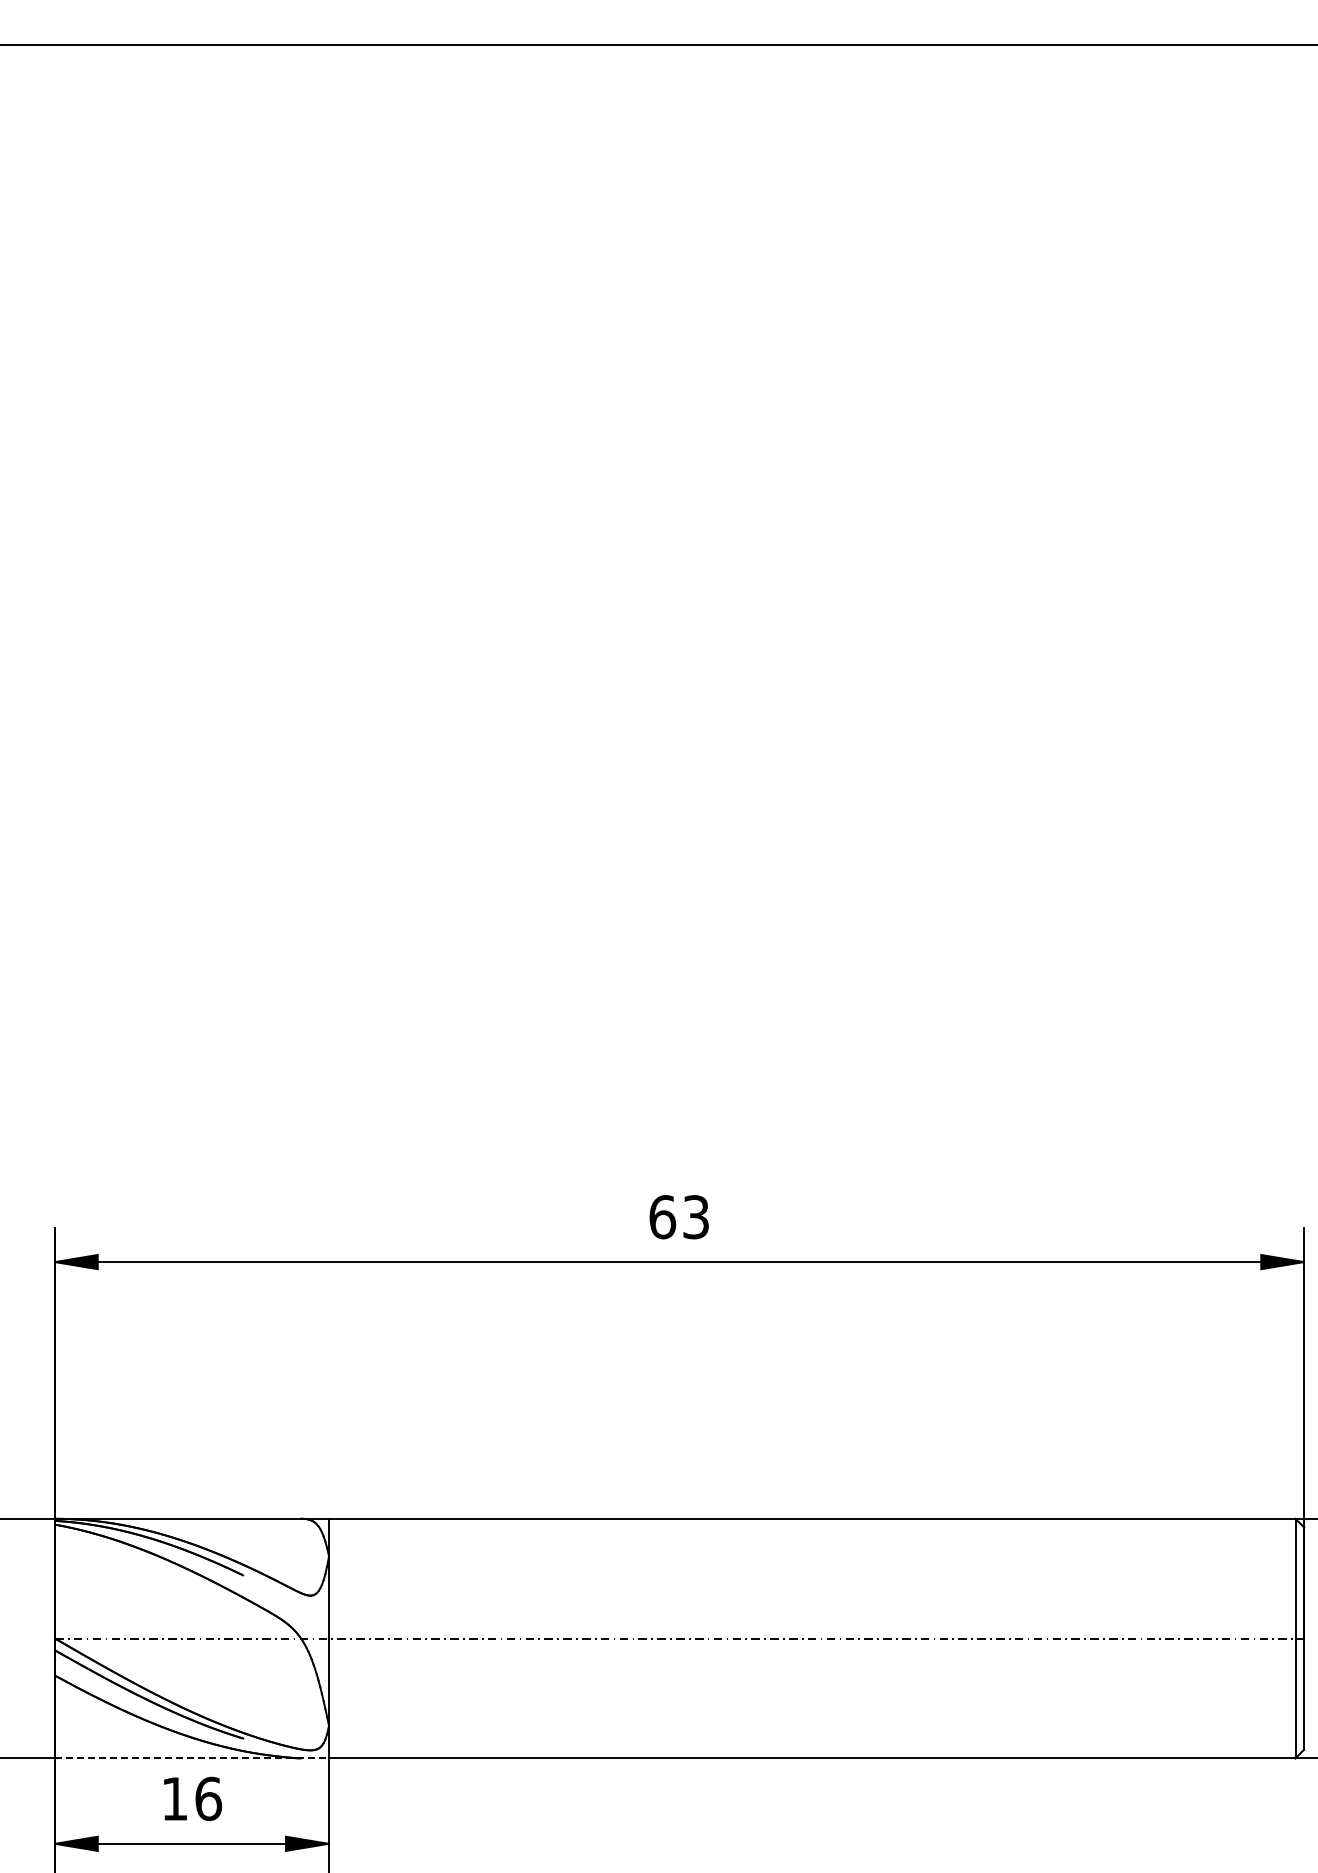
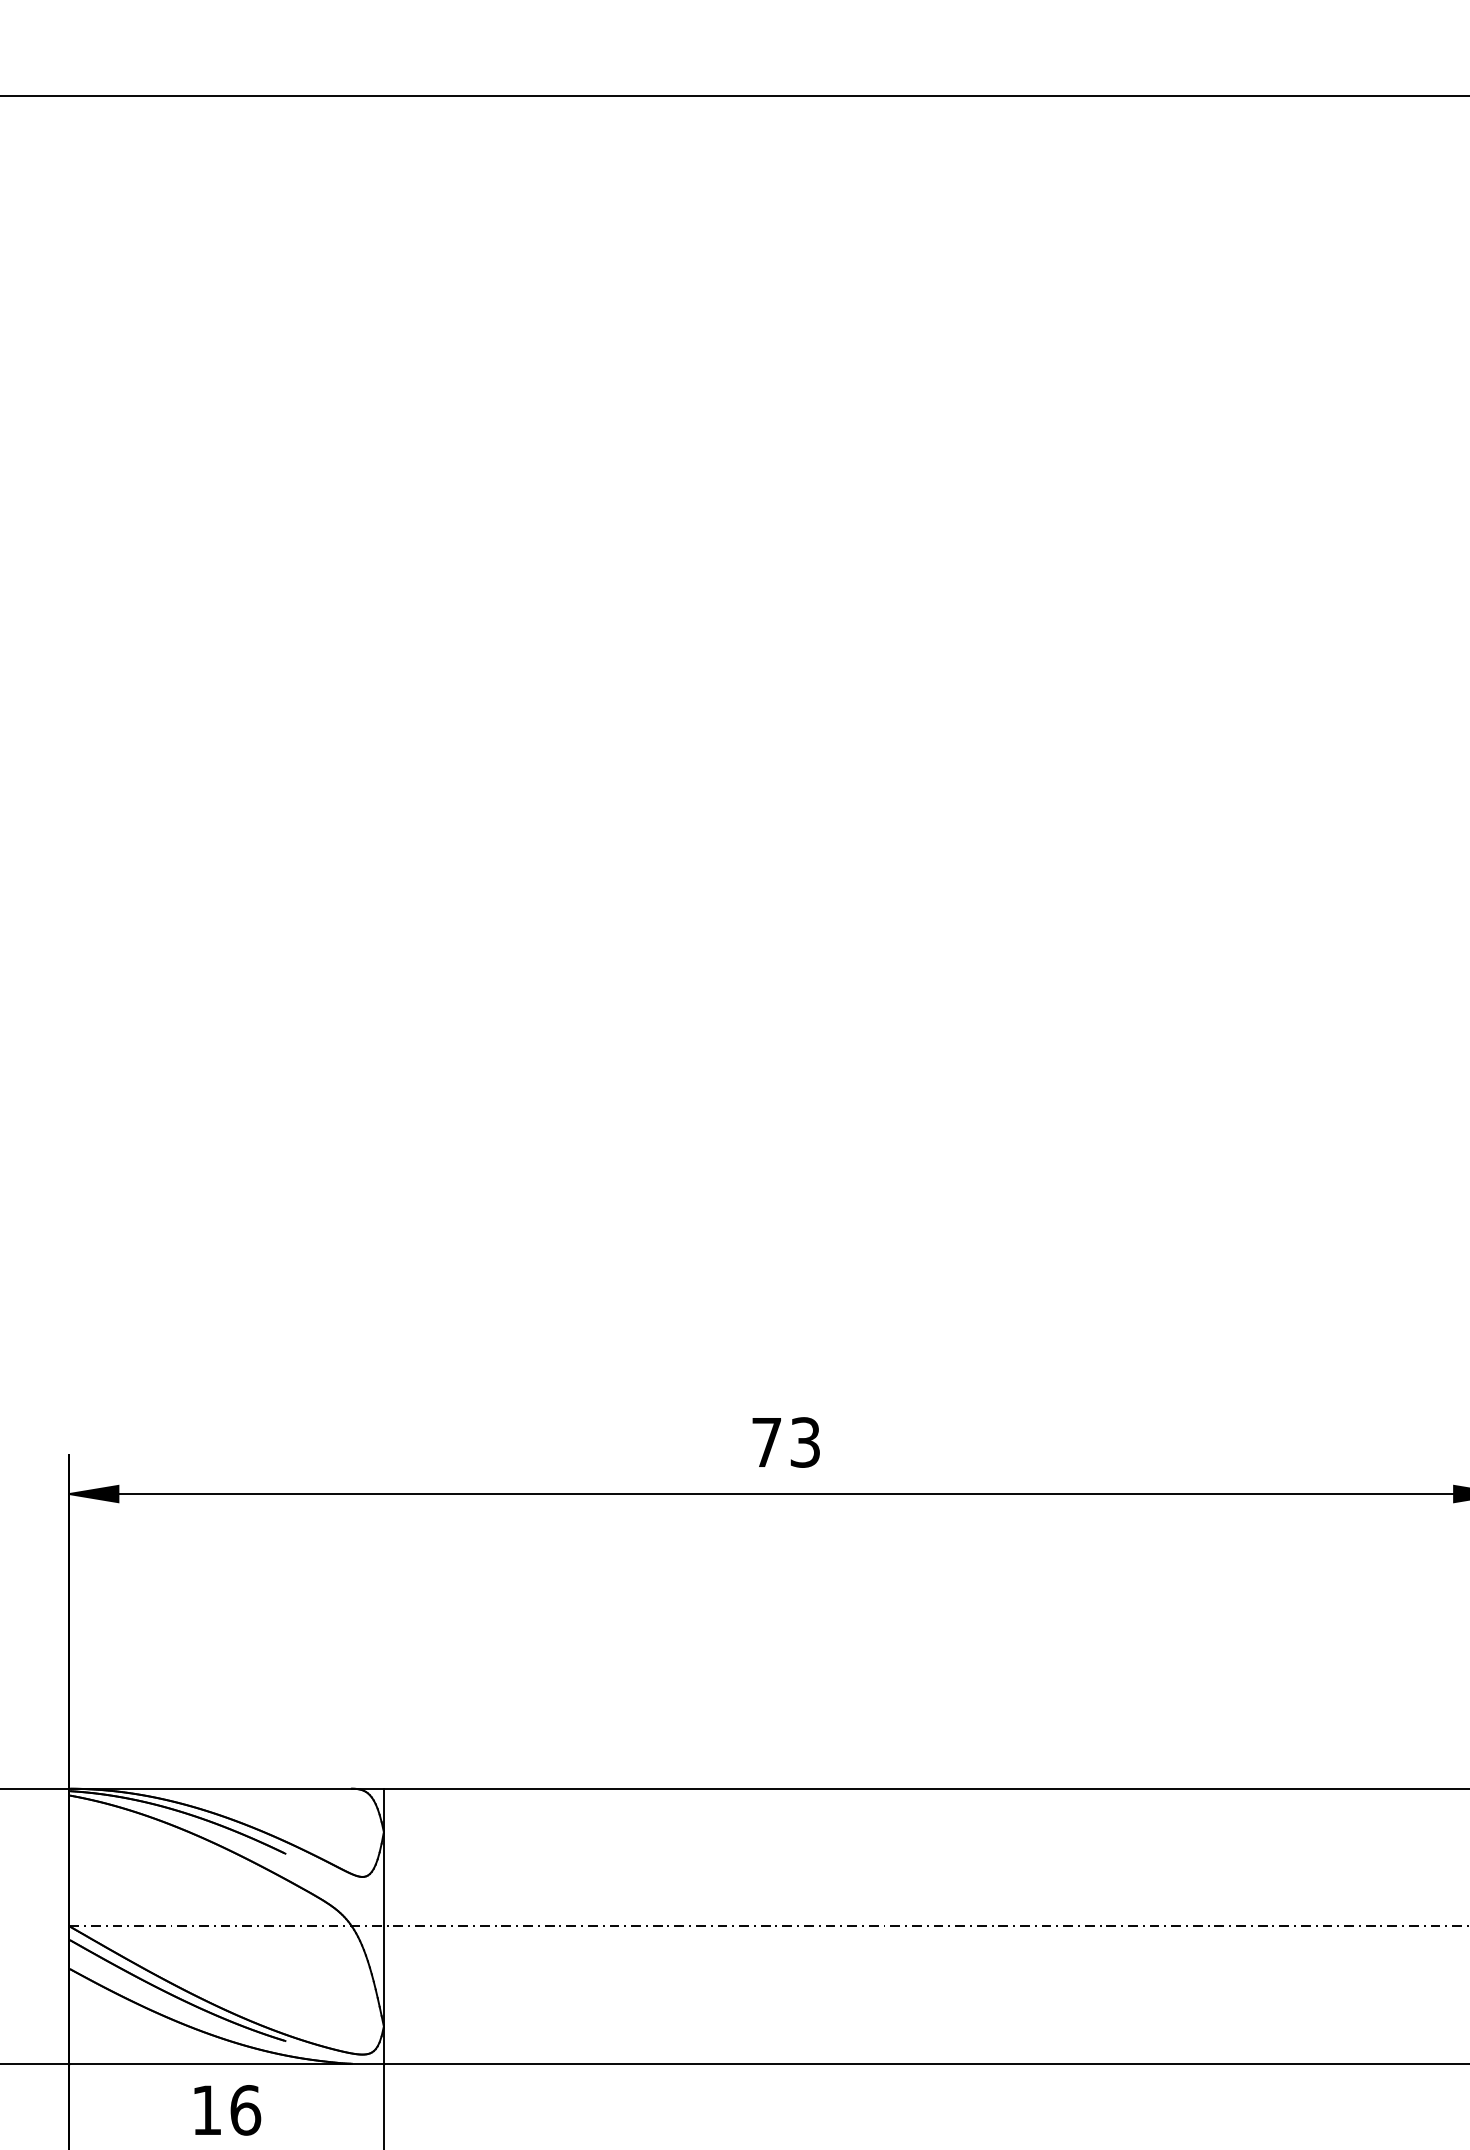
text: (662, 1217) -> (766, 1442), 63 -> 73
line: (191, 1758) -> (226, 2063), dashed -> solid

